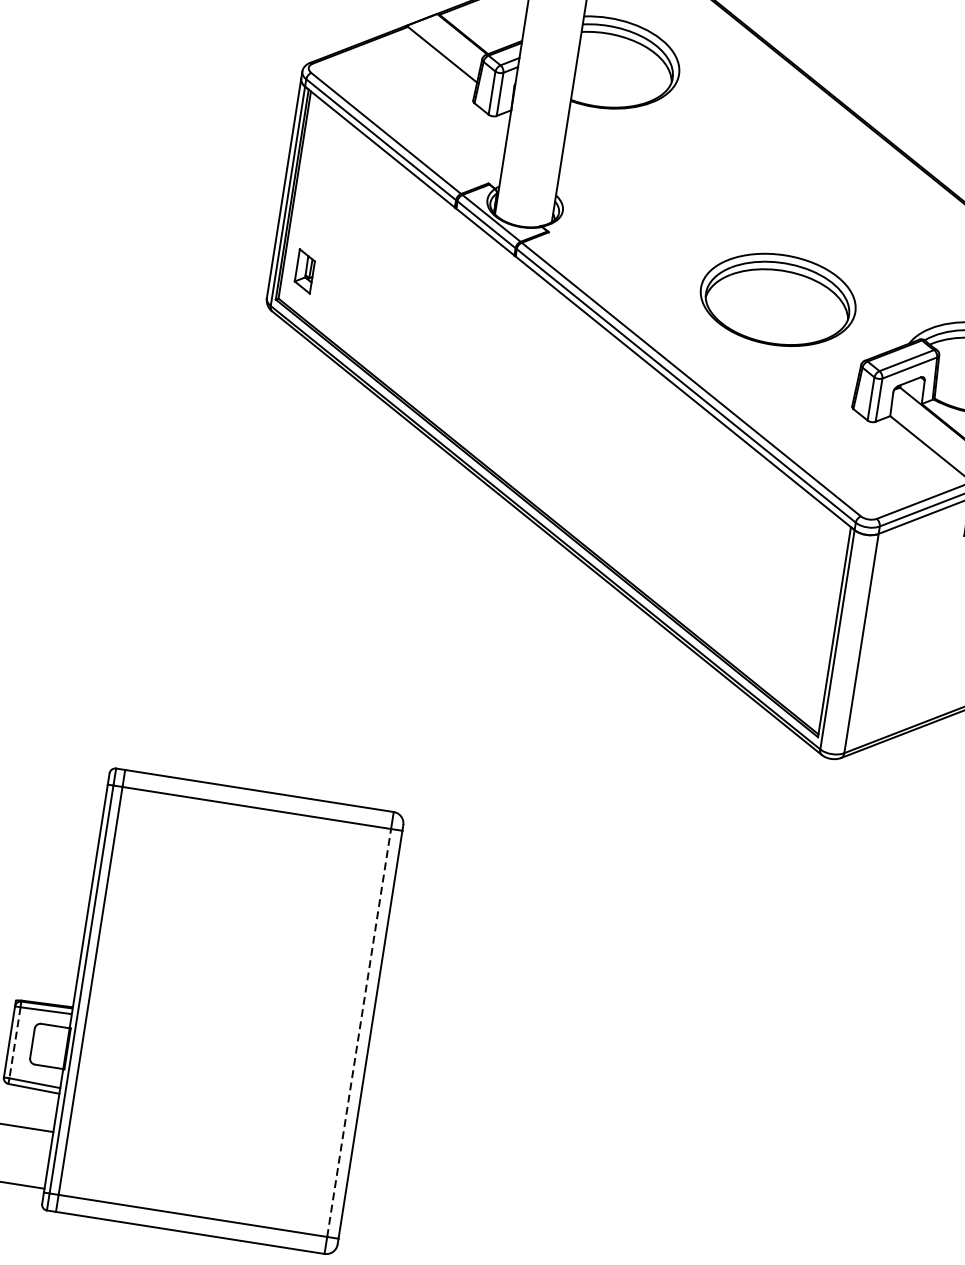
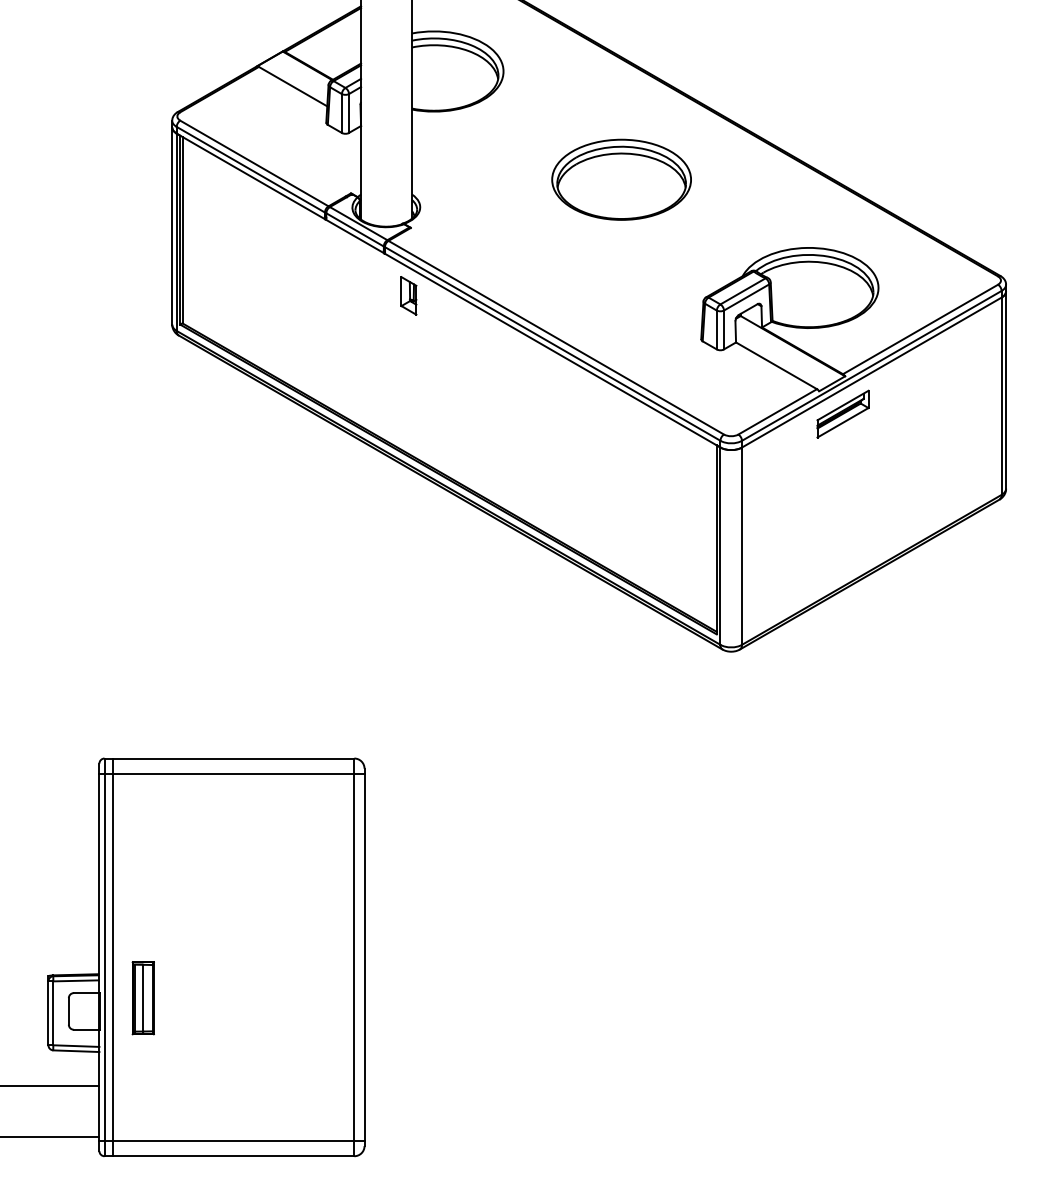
part: (304, 270) -> (408, 295), moved
part: (778, 299) -> (621, 179), moved
line: (359, 1033) -> (354, 957), dashed -> solid
part: (116, 1041) -> (142, 998), added
line: (15, 1042) -> (53, 1013), dashed -> solid

